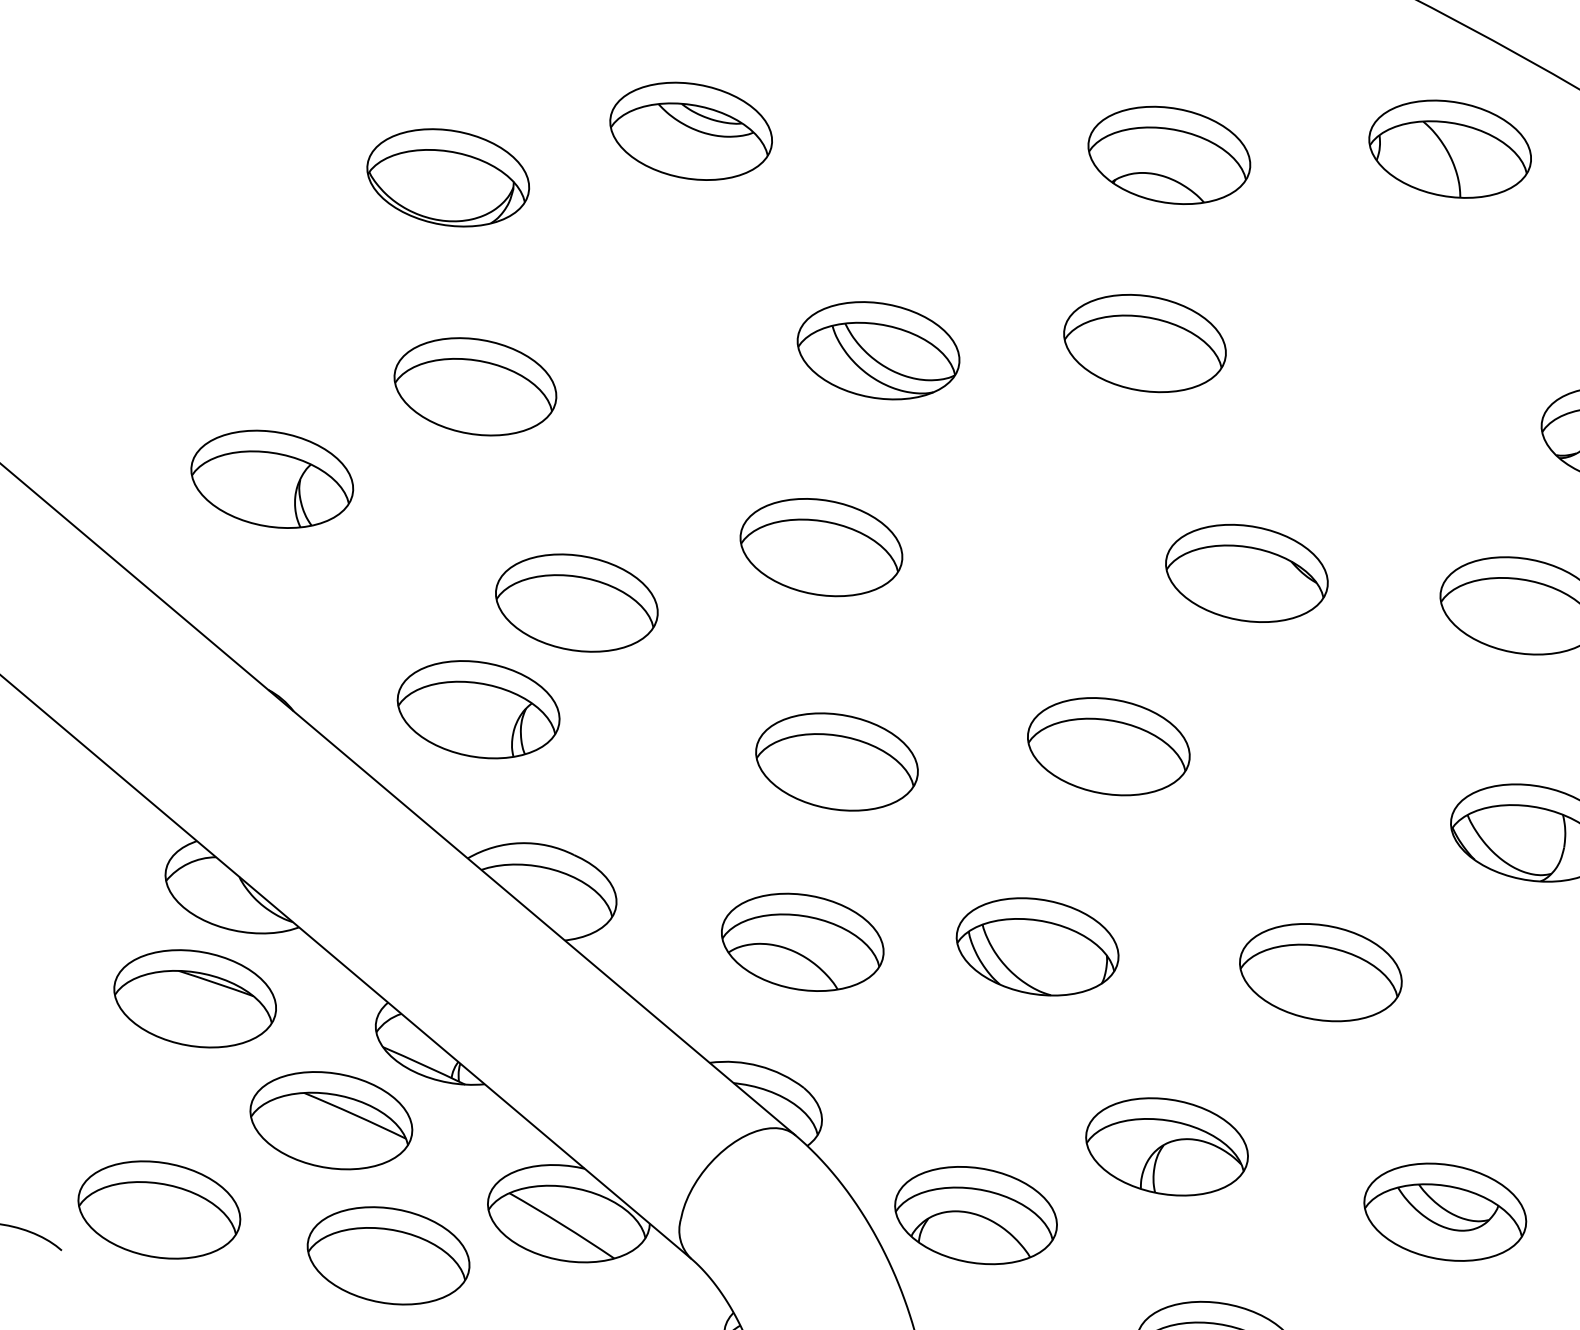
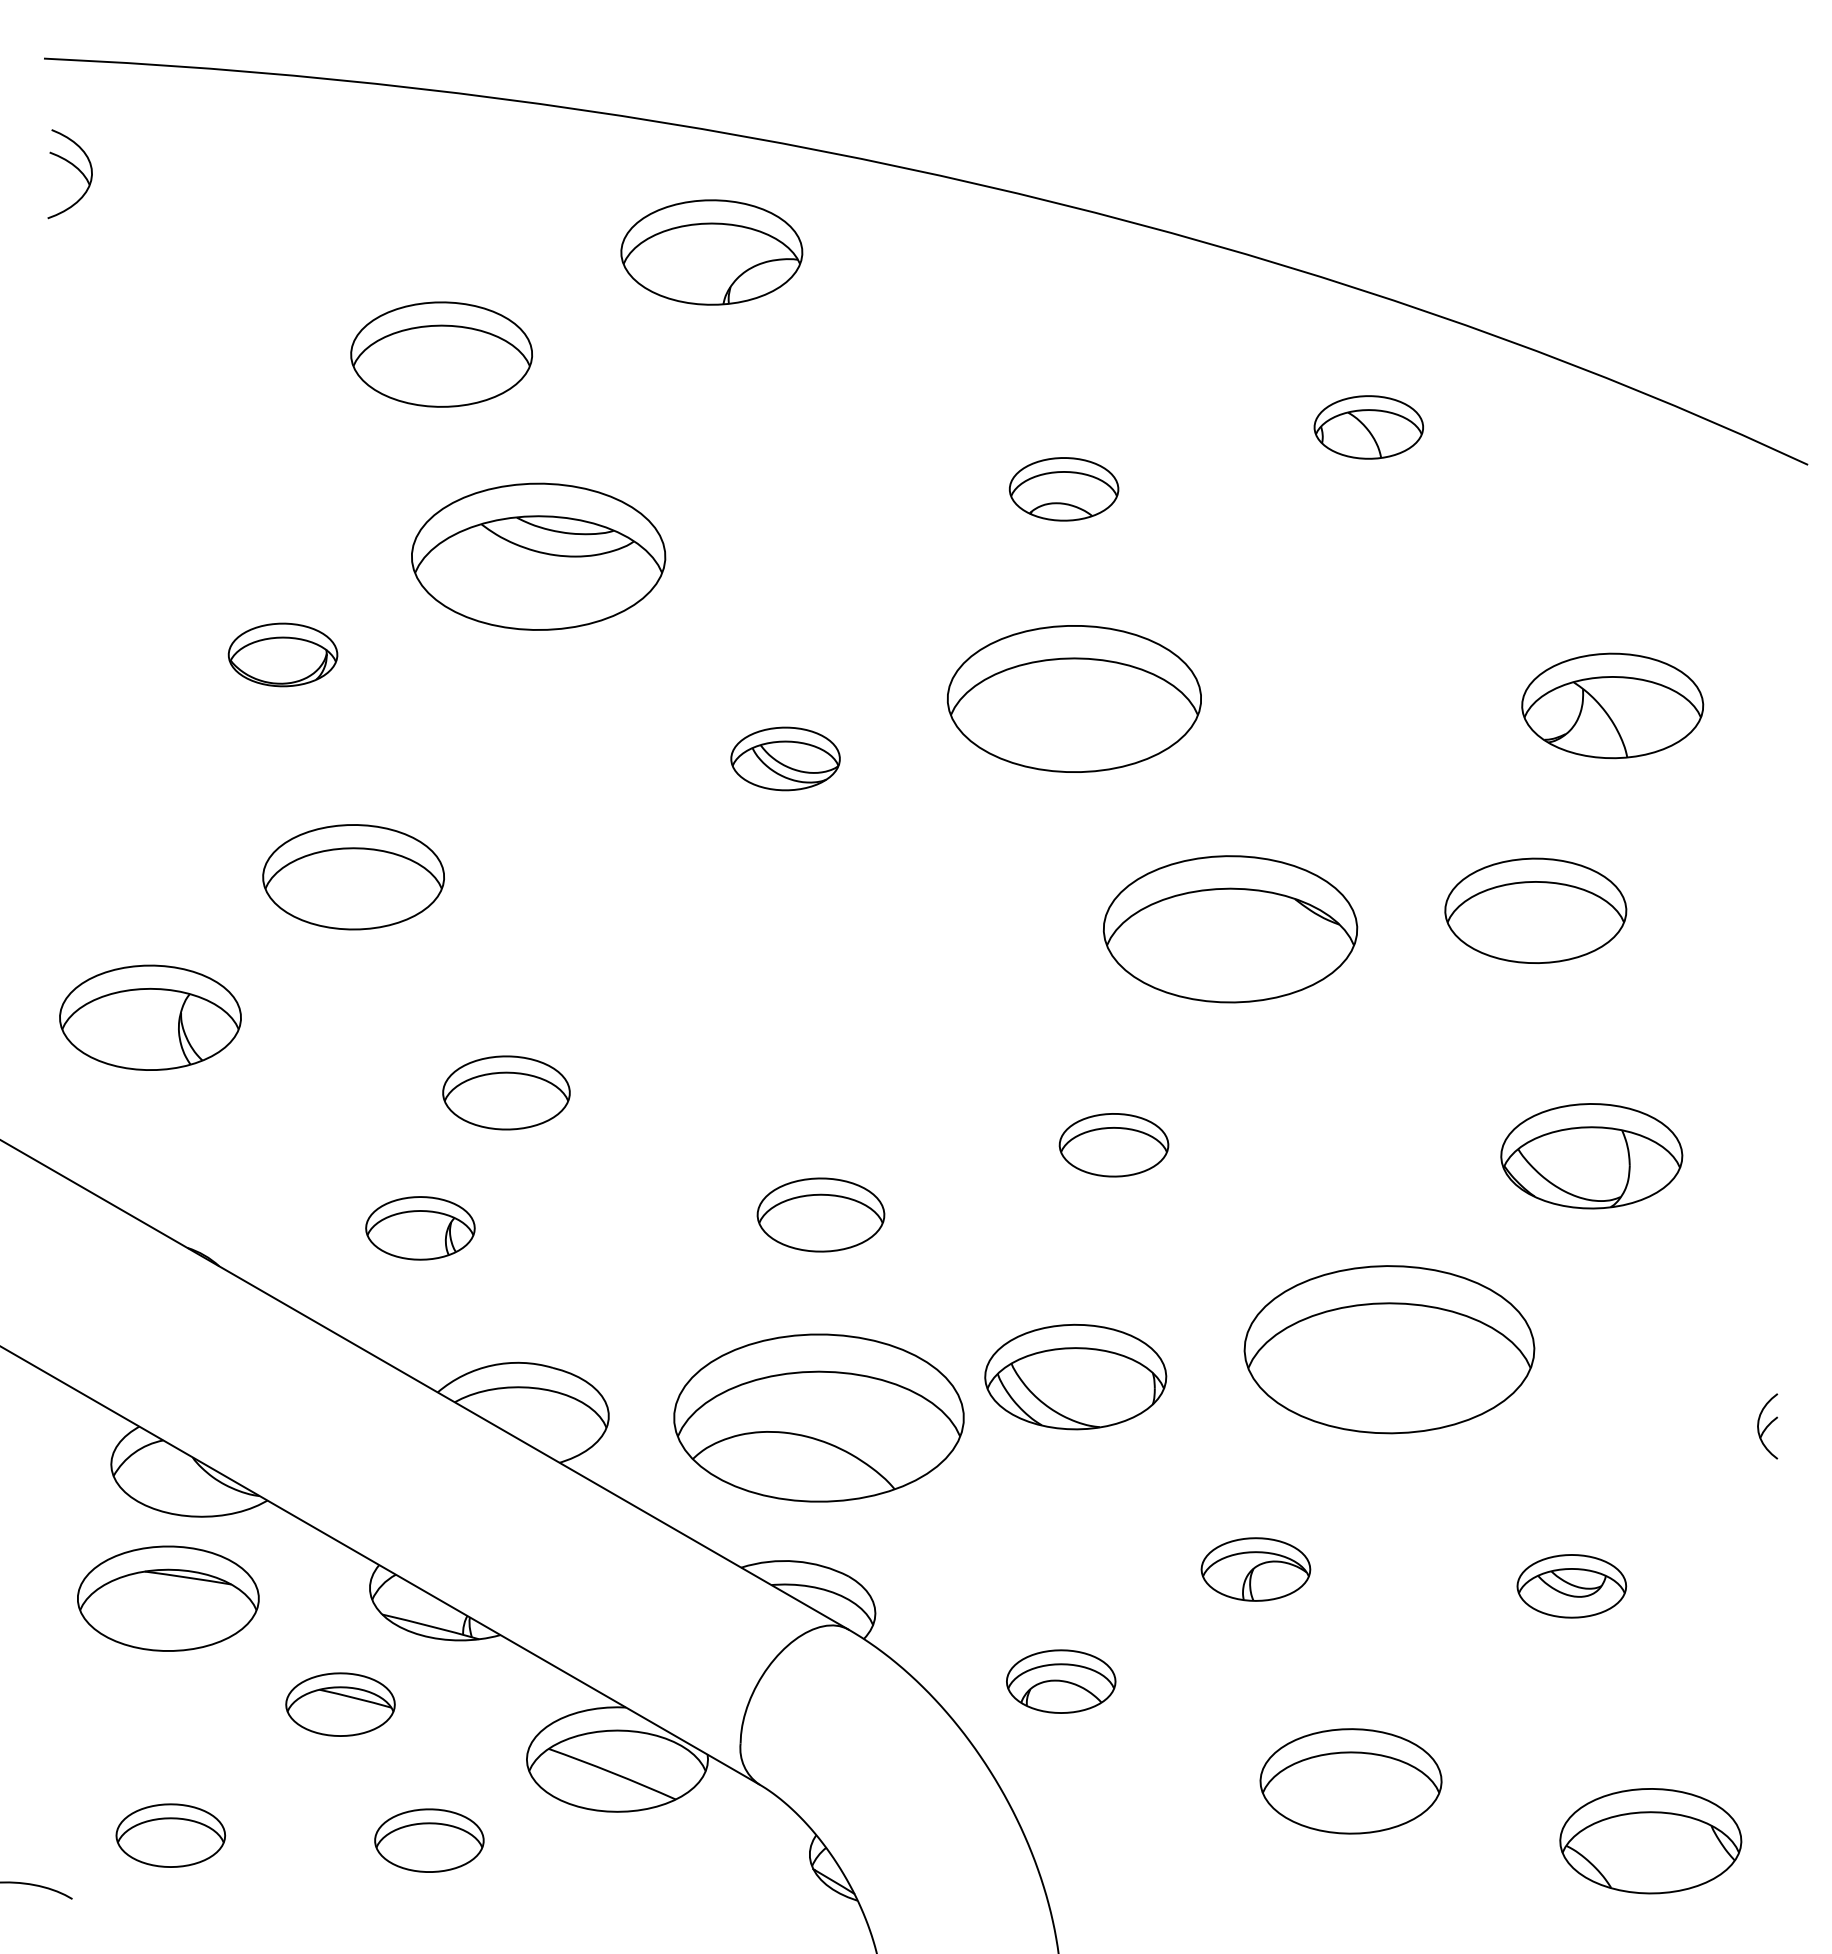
part: (691, 131) -> (538, 556), size x1.4
part: (1449, 149) -> (1368, 427), size x0.6
part: (1168, 155) -> (1063, 489), size x0.6
part: (447, 177) -> (282, 654), size x0.6
part: (1145, 343) -> (1074, 698), size x1.4
part: (878, 350) -> (785, 758), size x0.6
part: (820, 547) -> (761, 984), removed
part: (1246, 573) -> (1230, 929), size x1.4
part: (576, 602) -> (506, 1092), size x0.7
part: (478, 709) -> (420, 1228), size x0.6
part: (1108, 746) -> (1113, 1145), size x0.6
part: (836, 761) -> (820, 1214), size x0.7
part: (802, 942) -> (818, 1418), size x1.6
part: (1320, 972) -> (1388, 1349), size x1.6
part: (331, 1120) -> (340, 1704), size x0.6
part: (1166, 1146) -> (1255, 1569), size x0.6
part: (159, 1209) -> (170, 1835), size x0.6
part: (1445, 1212) -> (1571, 1586), size x0.6
part: (975, 1215) -> (1060, 1681), size x0.6
part: (388, 1255) -> (429, 1840), size x0.6

